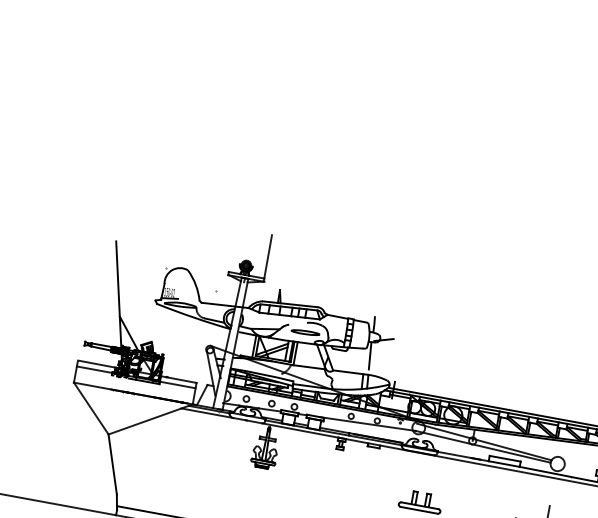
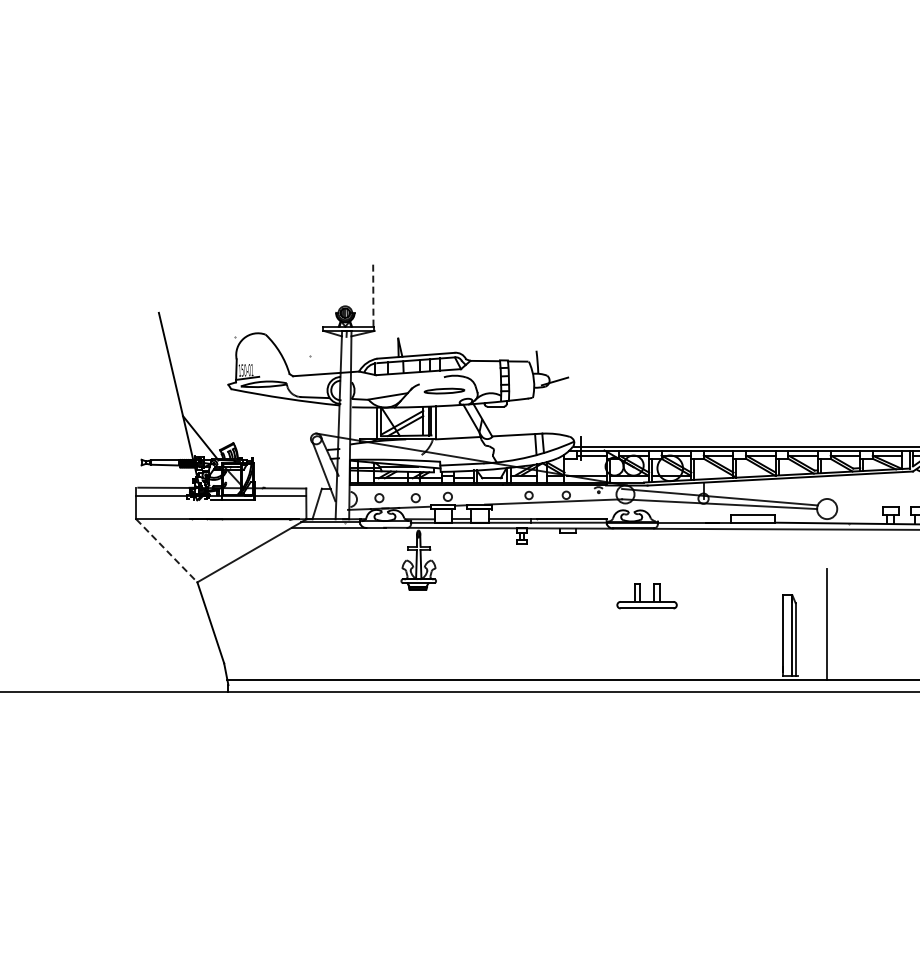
line: (268, 256) -> (373, 295), solid -> dashed
line: (369, 355) -> (539, 406), removed
line: (91, 408) -> (166, 550), solid -> dashed

